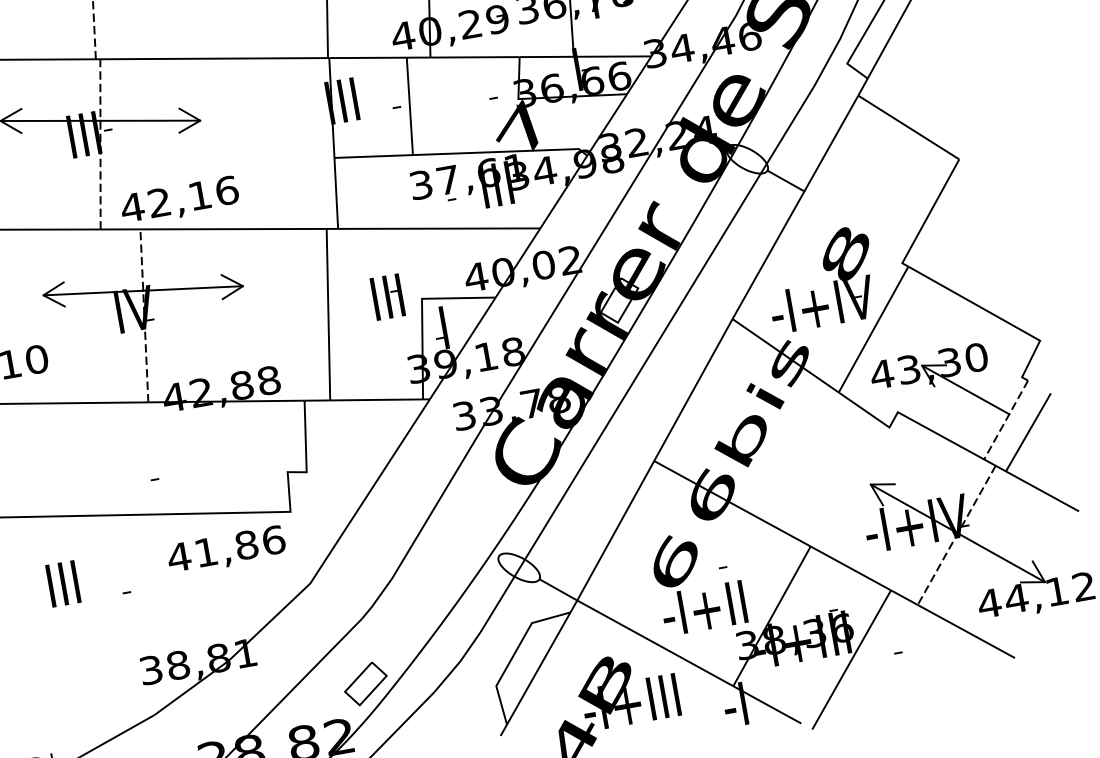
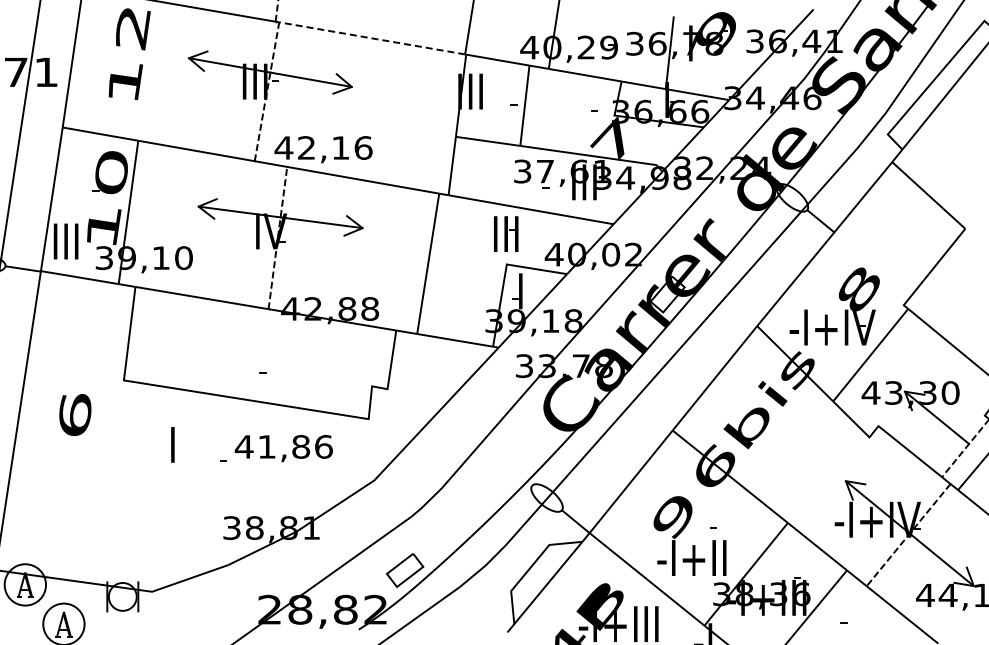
line: (212, 59) -> (370, 38), solid -> dashed
part: (388, 296) -> (506, 233), moved
text: (226, 550) -> (283, 448), moved
text: (673, 563) -> (673, 516), 6 -> 9
text: (62, 583) -> (172, 444), III -> I

